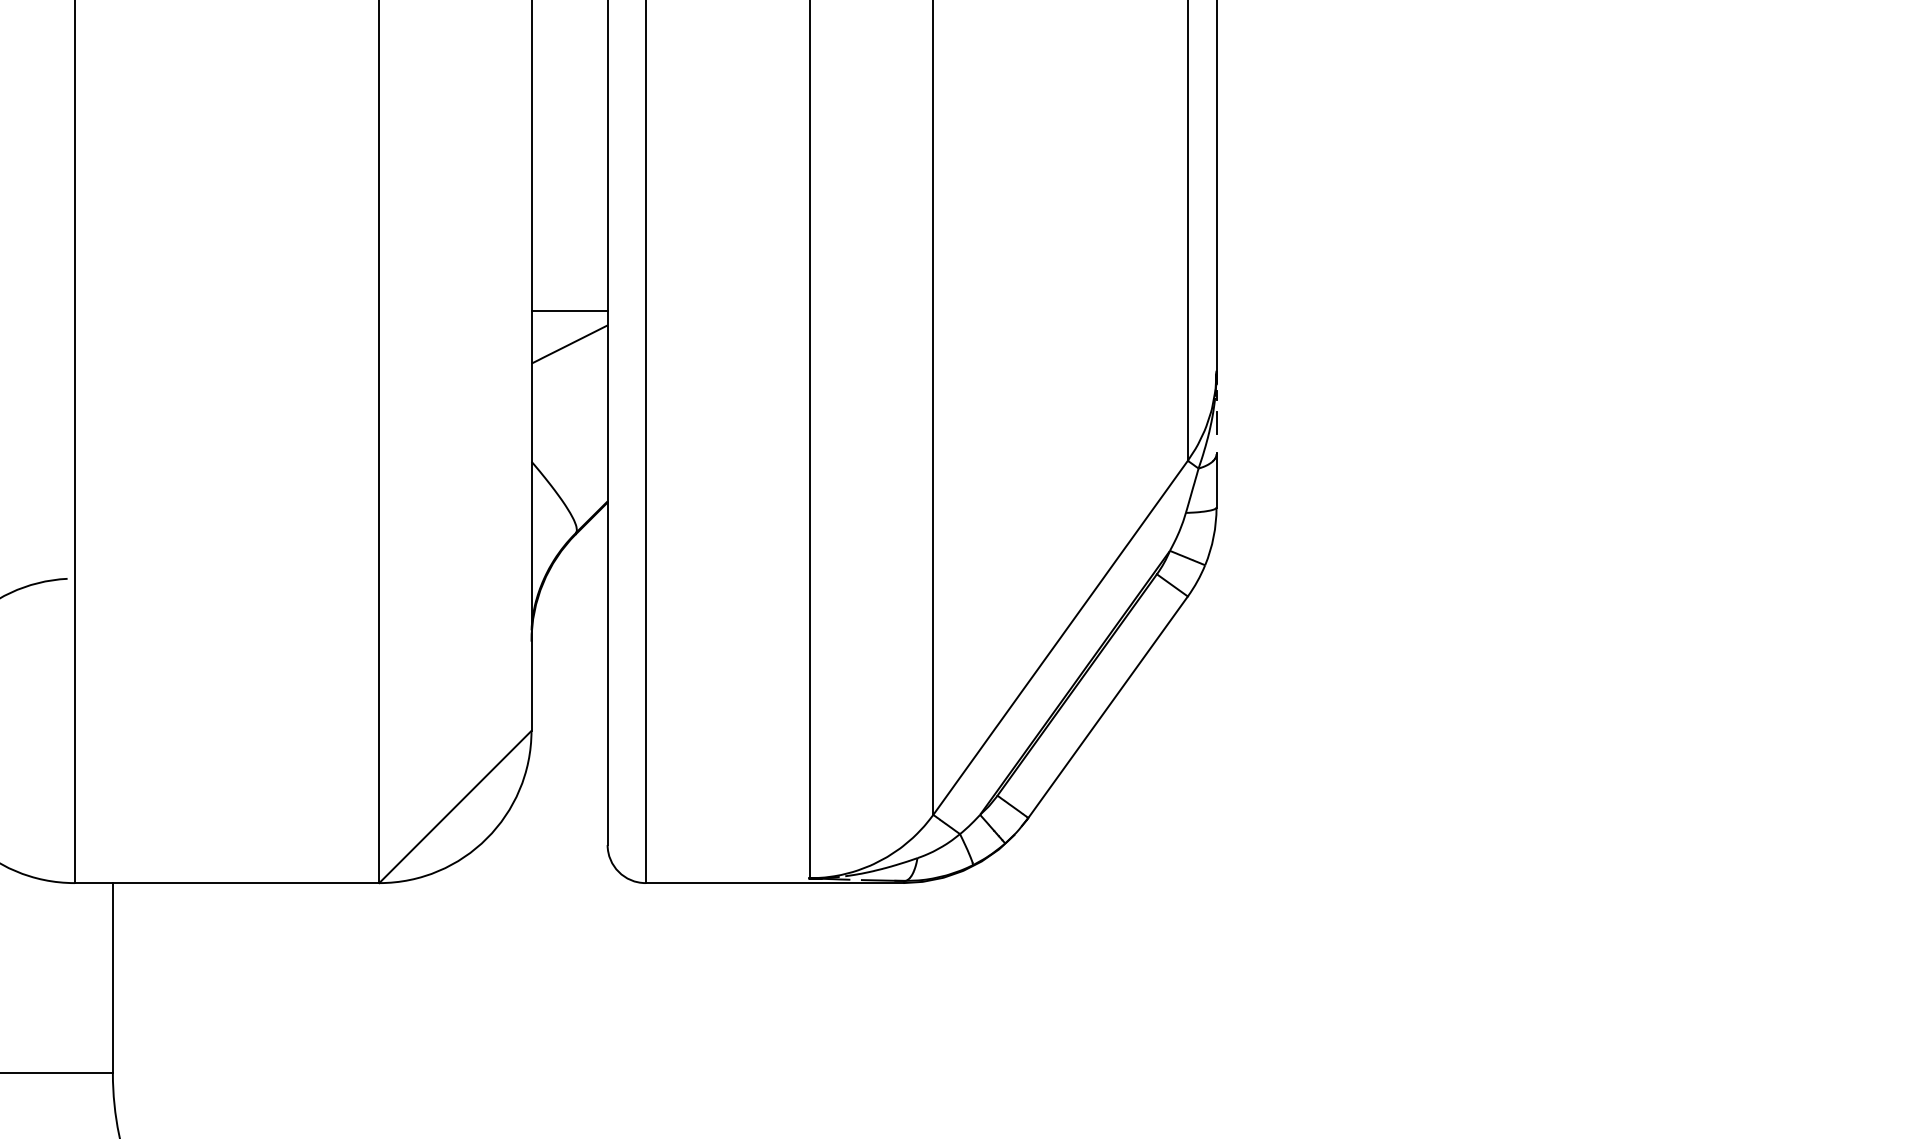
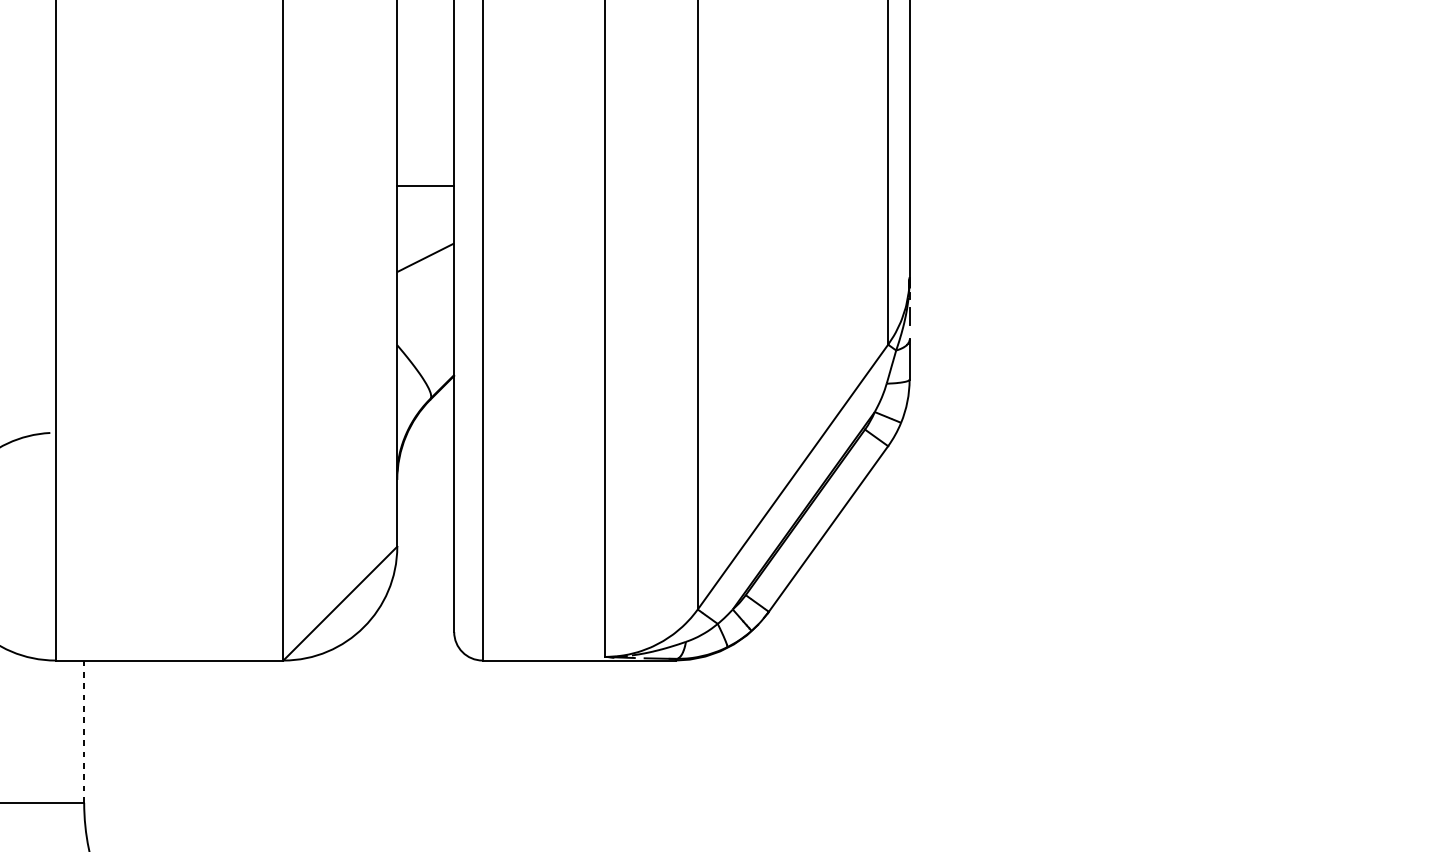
line: (569, 311) -> (425, 185), moved
line: (112, 977) -> (83, 731), solid -> dashed

